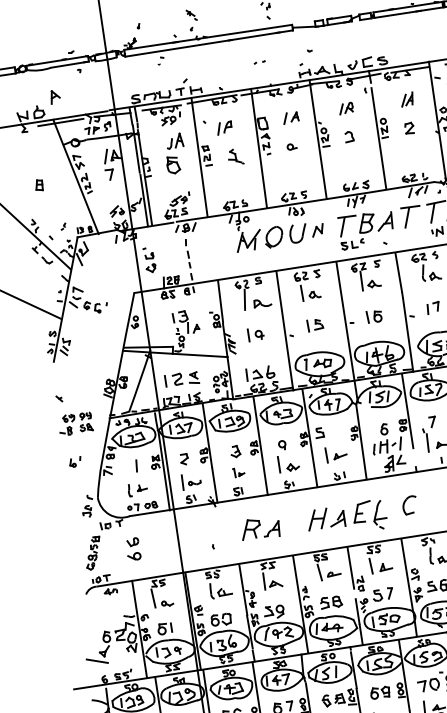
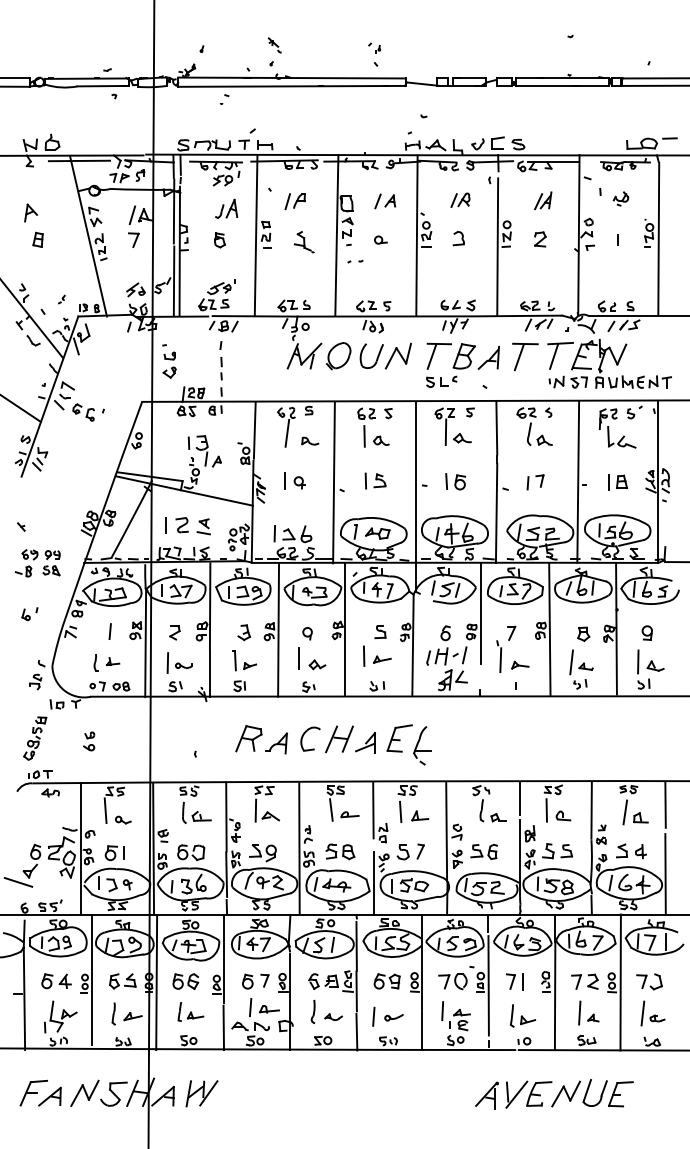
part: (259, 62) -> (355, 261), moved
part: (54, 96) -> (30, 212), moved
part: (173, 165) -> (219, 240), size x0.62
part: (317, 230) -> (397, 355), size x1.67
part: (262, 302) -> (310, 440), size x0.71
part: (319, 433) -> (380, 632), moved
part: (238, 472) -> (244, 660), size x1.67
part: (405, 503) -> (304, 735), moved
part: (133, 549) -> (89, 741), size x0.62

